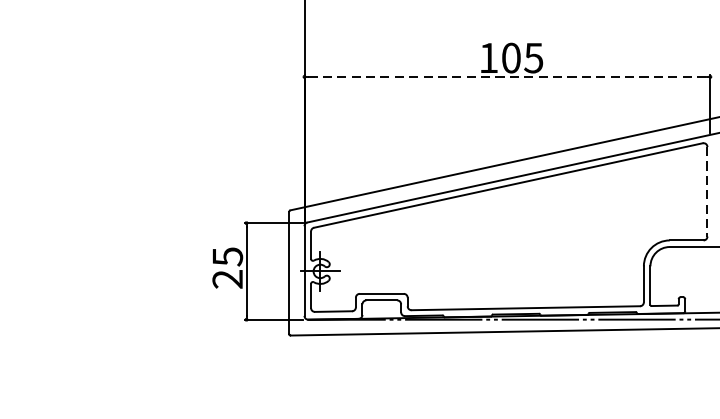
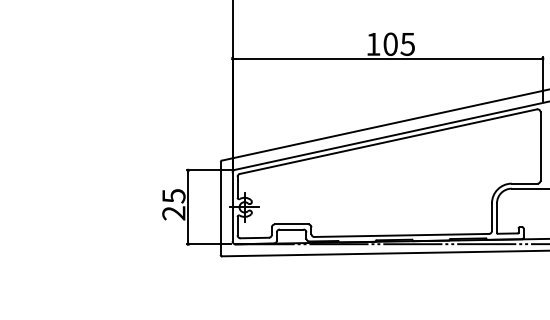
line: (508, 76) -> (388, 58), dashed -> solid
line: (707, 191) -> (540, 146), dashed -> solid

